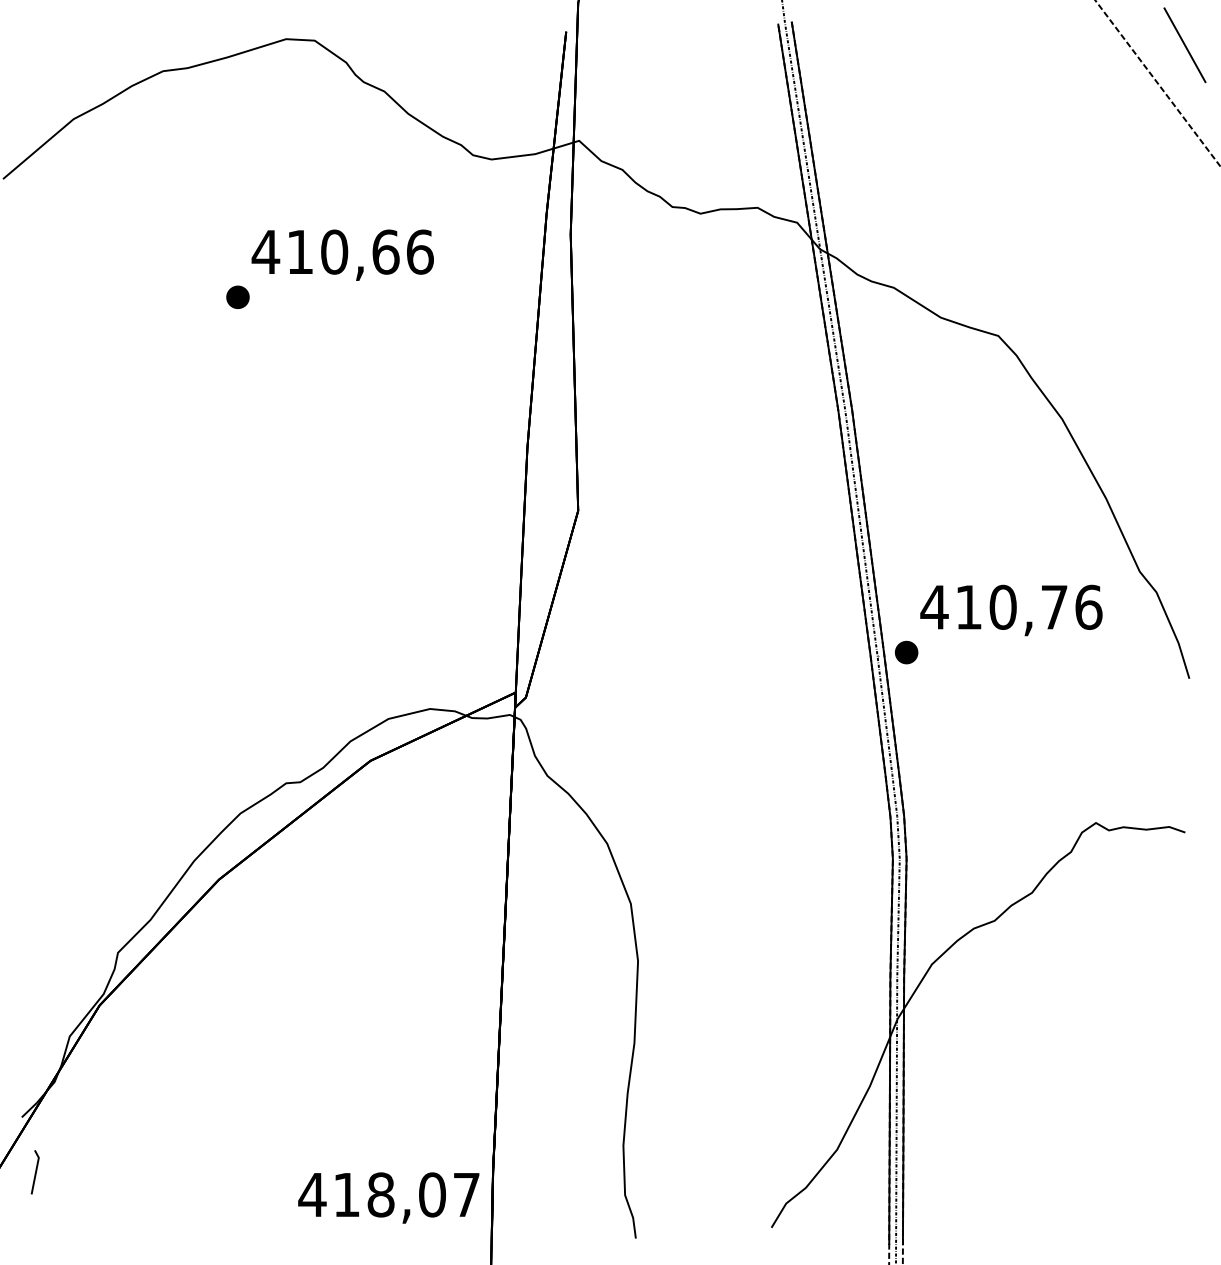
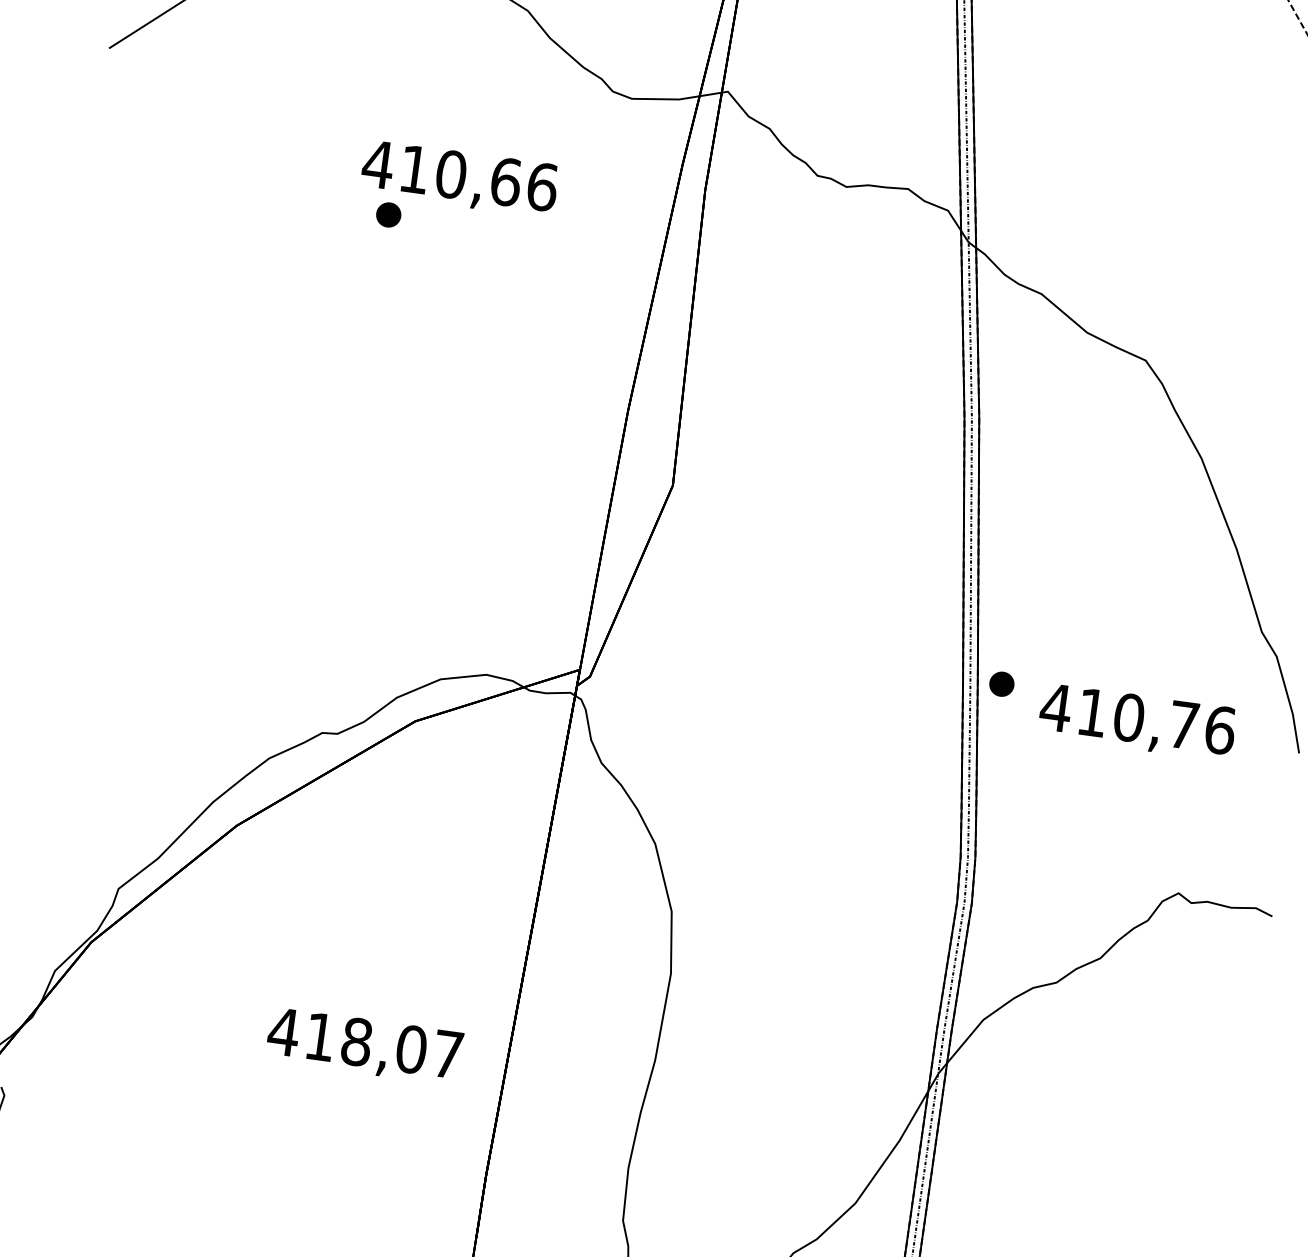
part: (237, 296) -> (388, 214), moved
text: (1011, 610) -> (1137, 722), moved
text: (388, 1197) -> (364, 1045), moved

